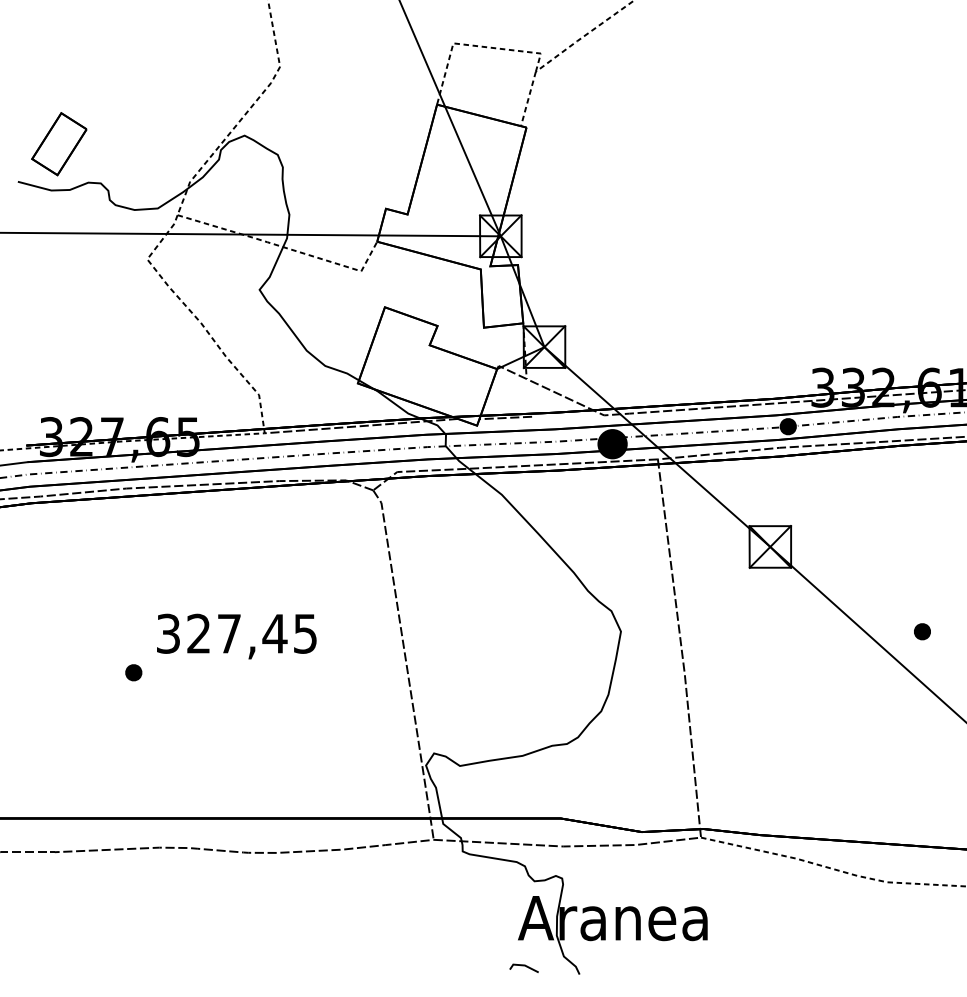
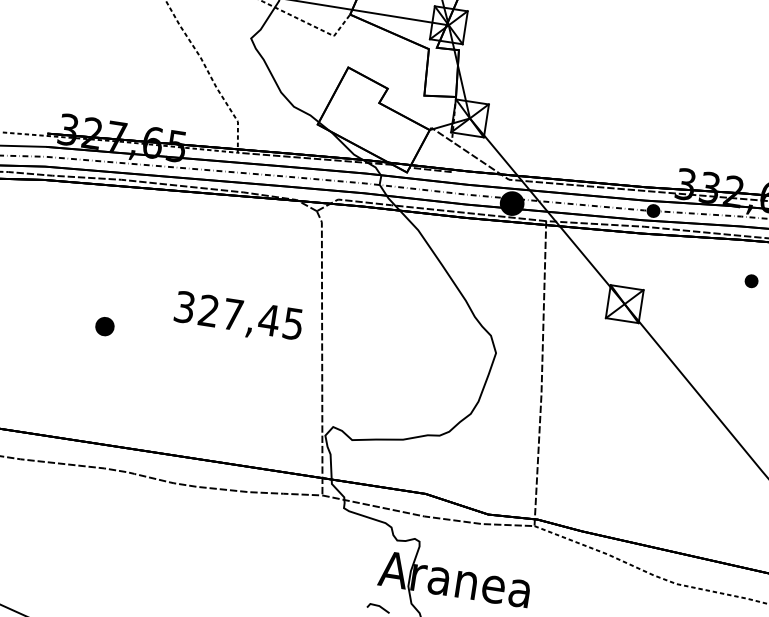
part: (922, 631) -> (751, 281), moved
text: (236, 636) -> (238, 317), moved
part: (133, 672) -> (104, 326), size x1.4

